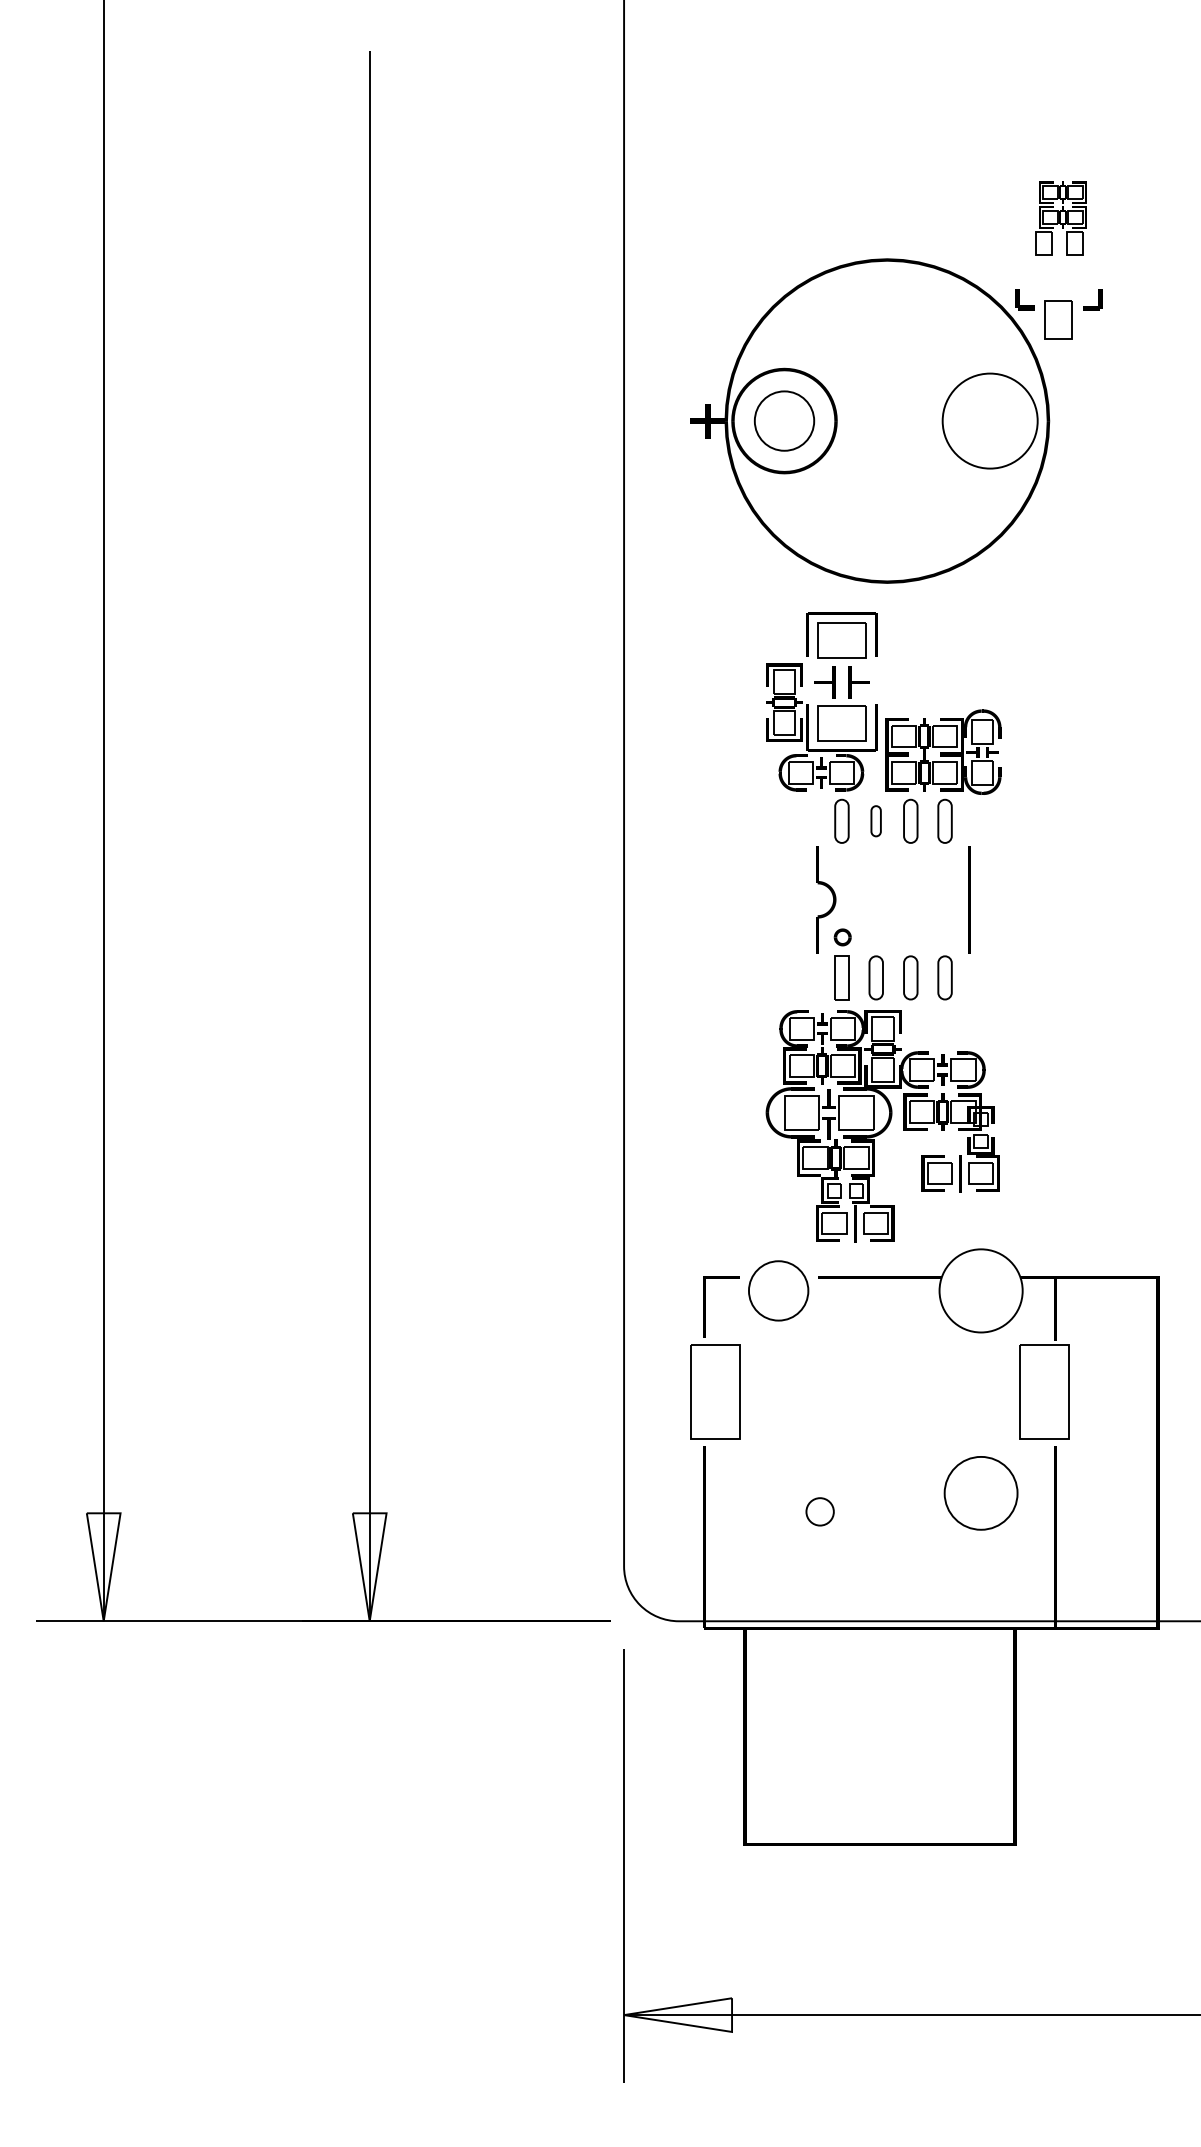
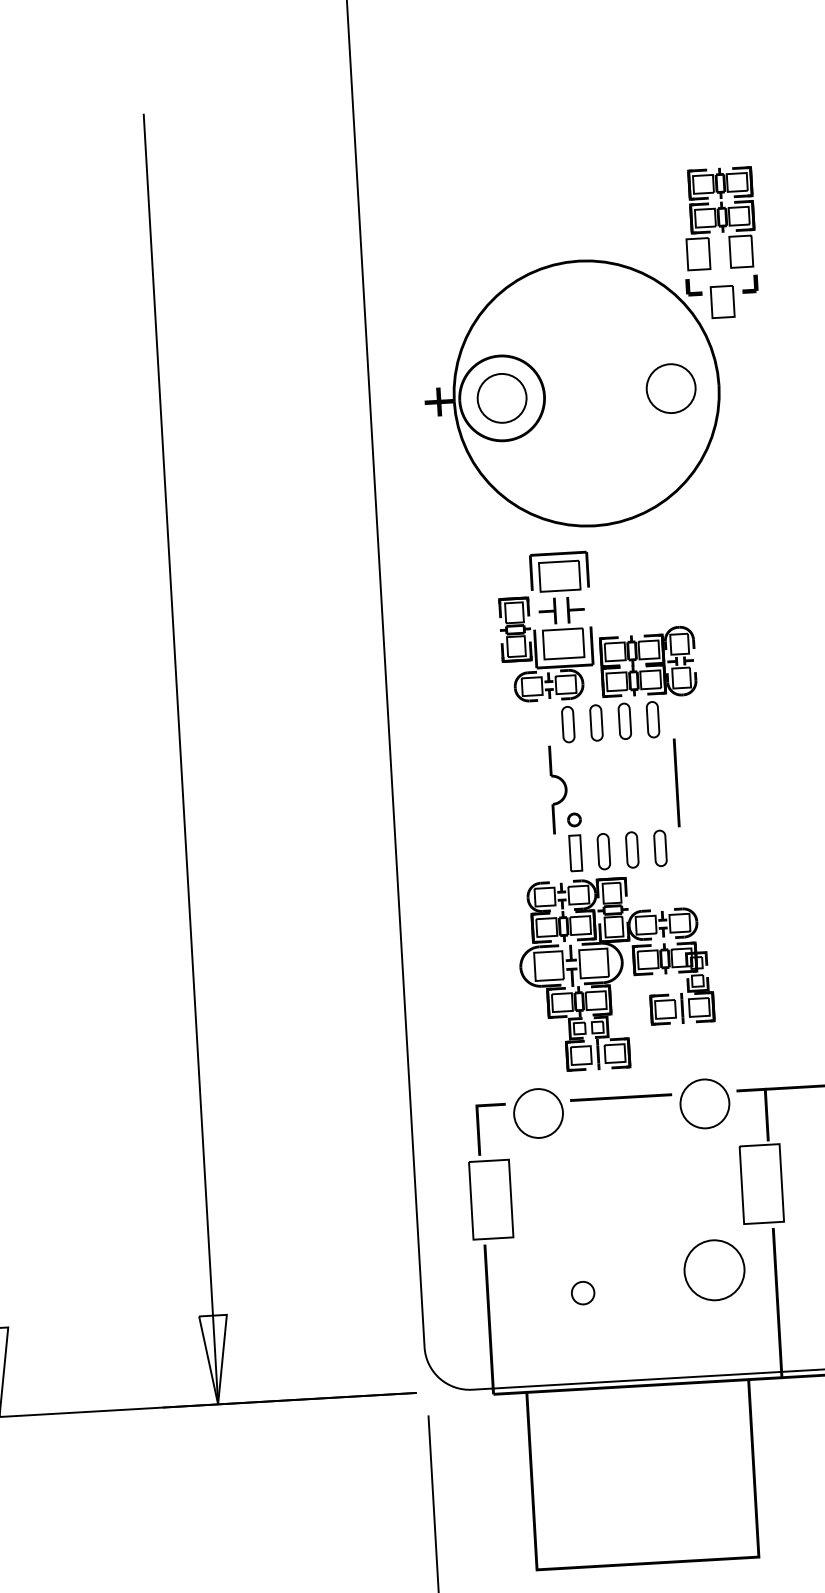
part: (1060, 218) -> (719, 218), size x1.67
circle: (989, 420) -> (670, 388), size x0.62
part: (875, 820) -> (595, 722), size x1.43
circle: (980, 1290) -> (704, 1103), size x0.71

